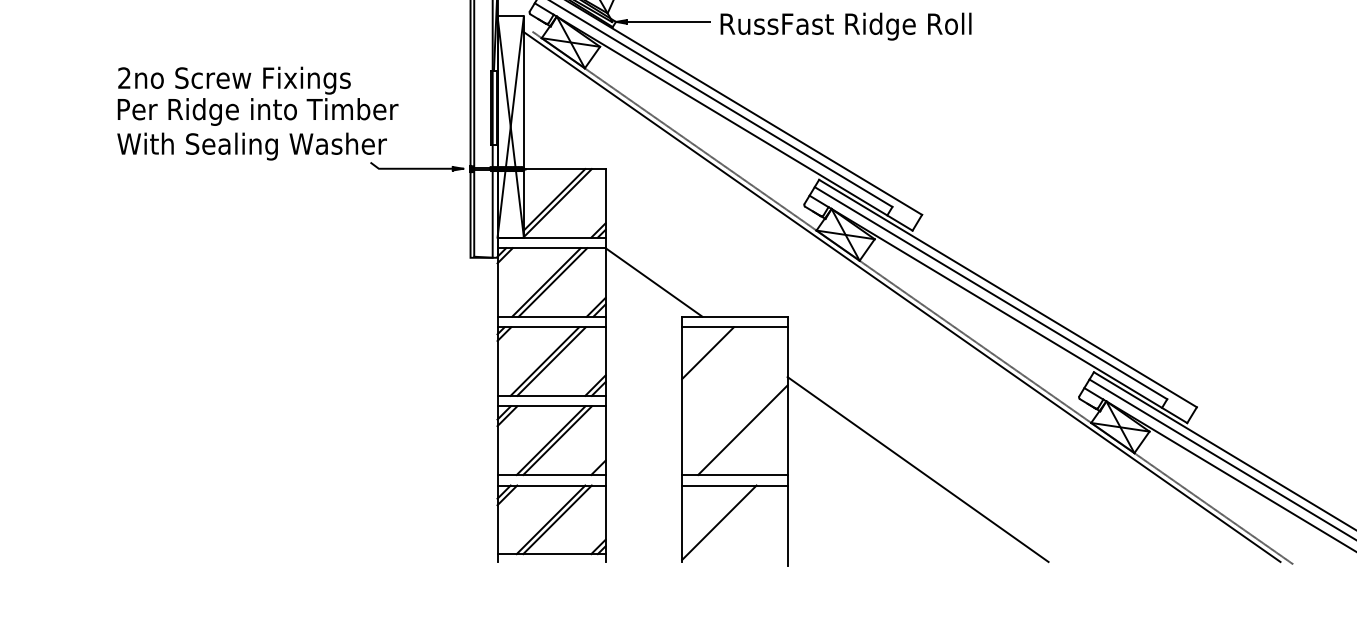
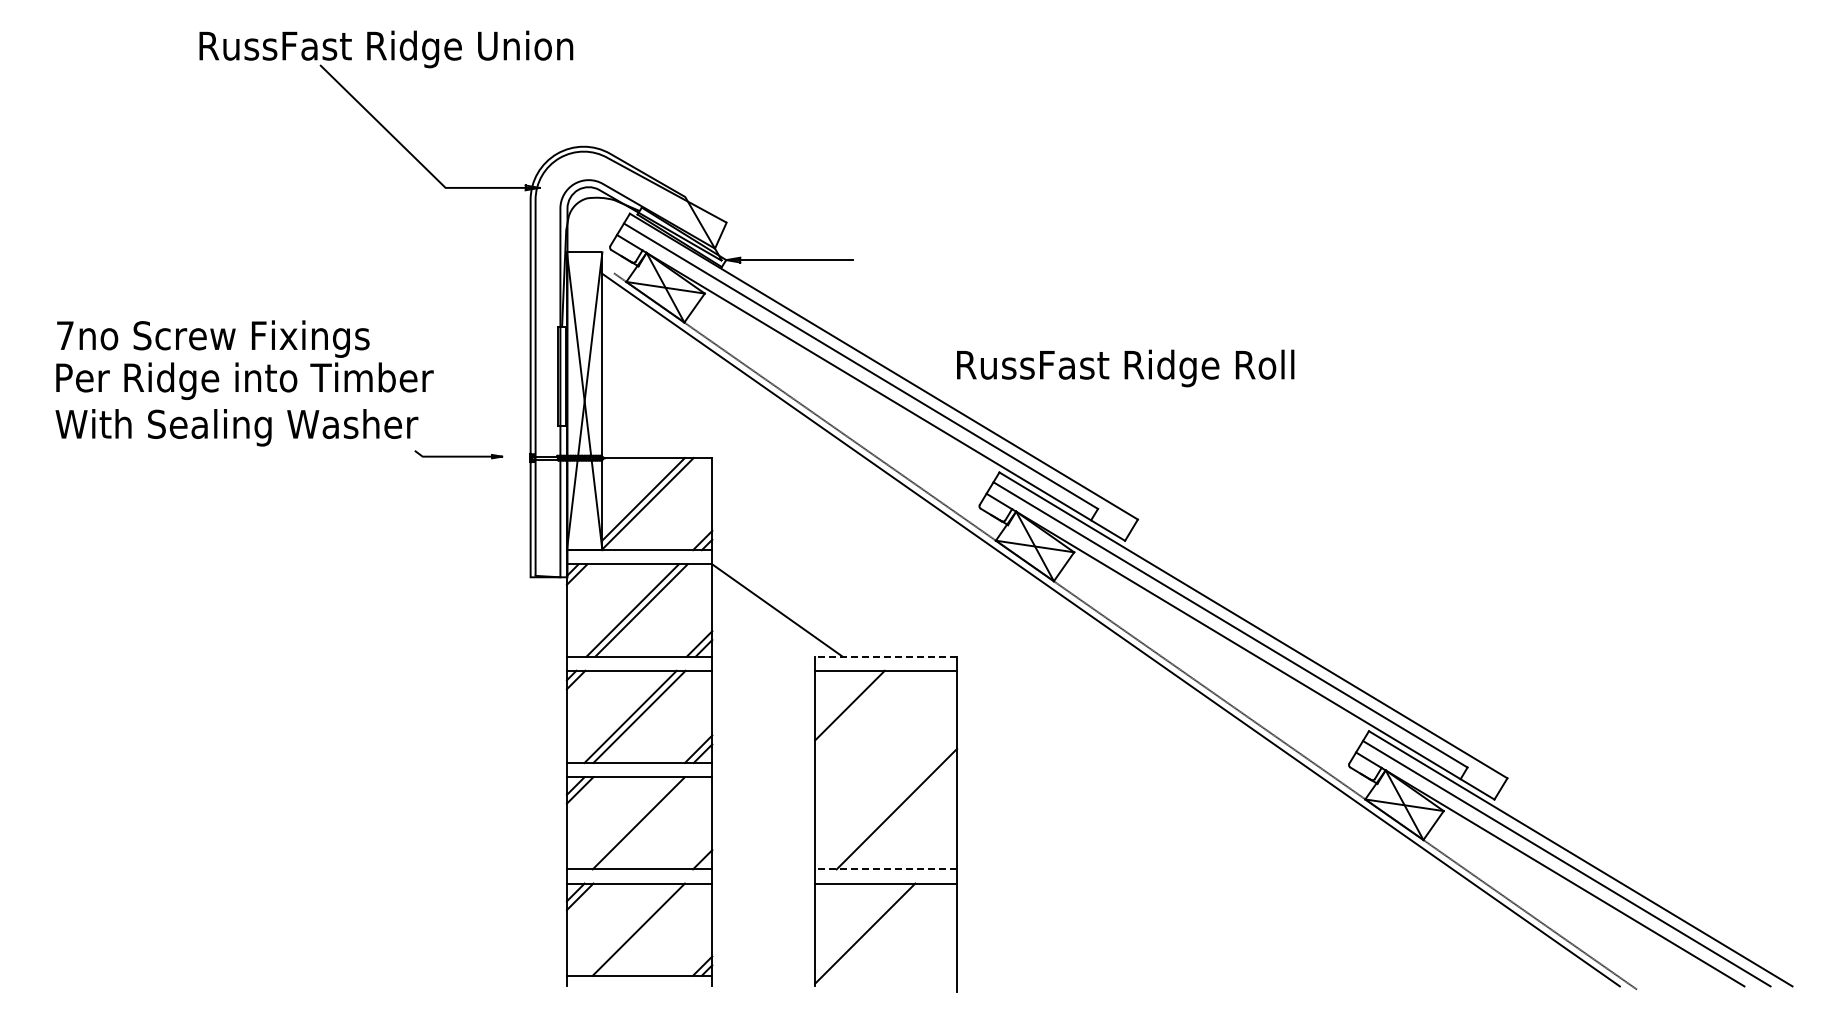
text: (845, 26) -> (1125, 368), moved
text: (123, 77) -> (64, 335), 2no -> 7no
part: (416, 166) -> (458, 454), size x0.7
line: (735, 316) -> (886, 656), solid -> dashed
line: (557, 440) -> (647, 823), removed
line: (918, 469) -> (1132, 861), removed
line: (735, 475) -> (886, 869), solid -> dashed
line: (557, 519) -> (647, 929), removed

